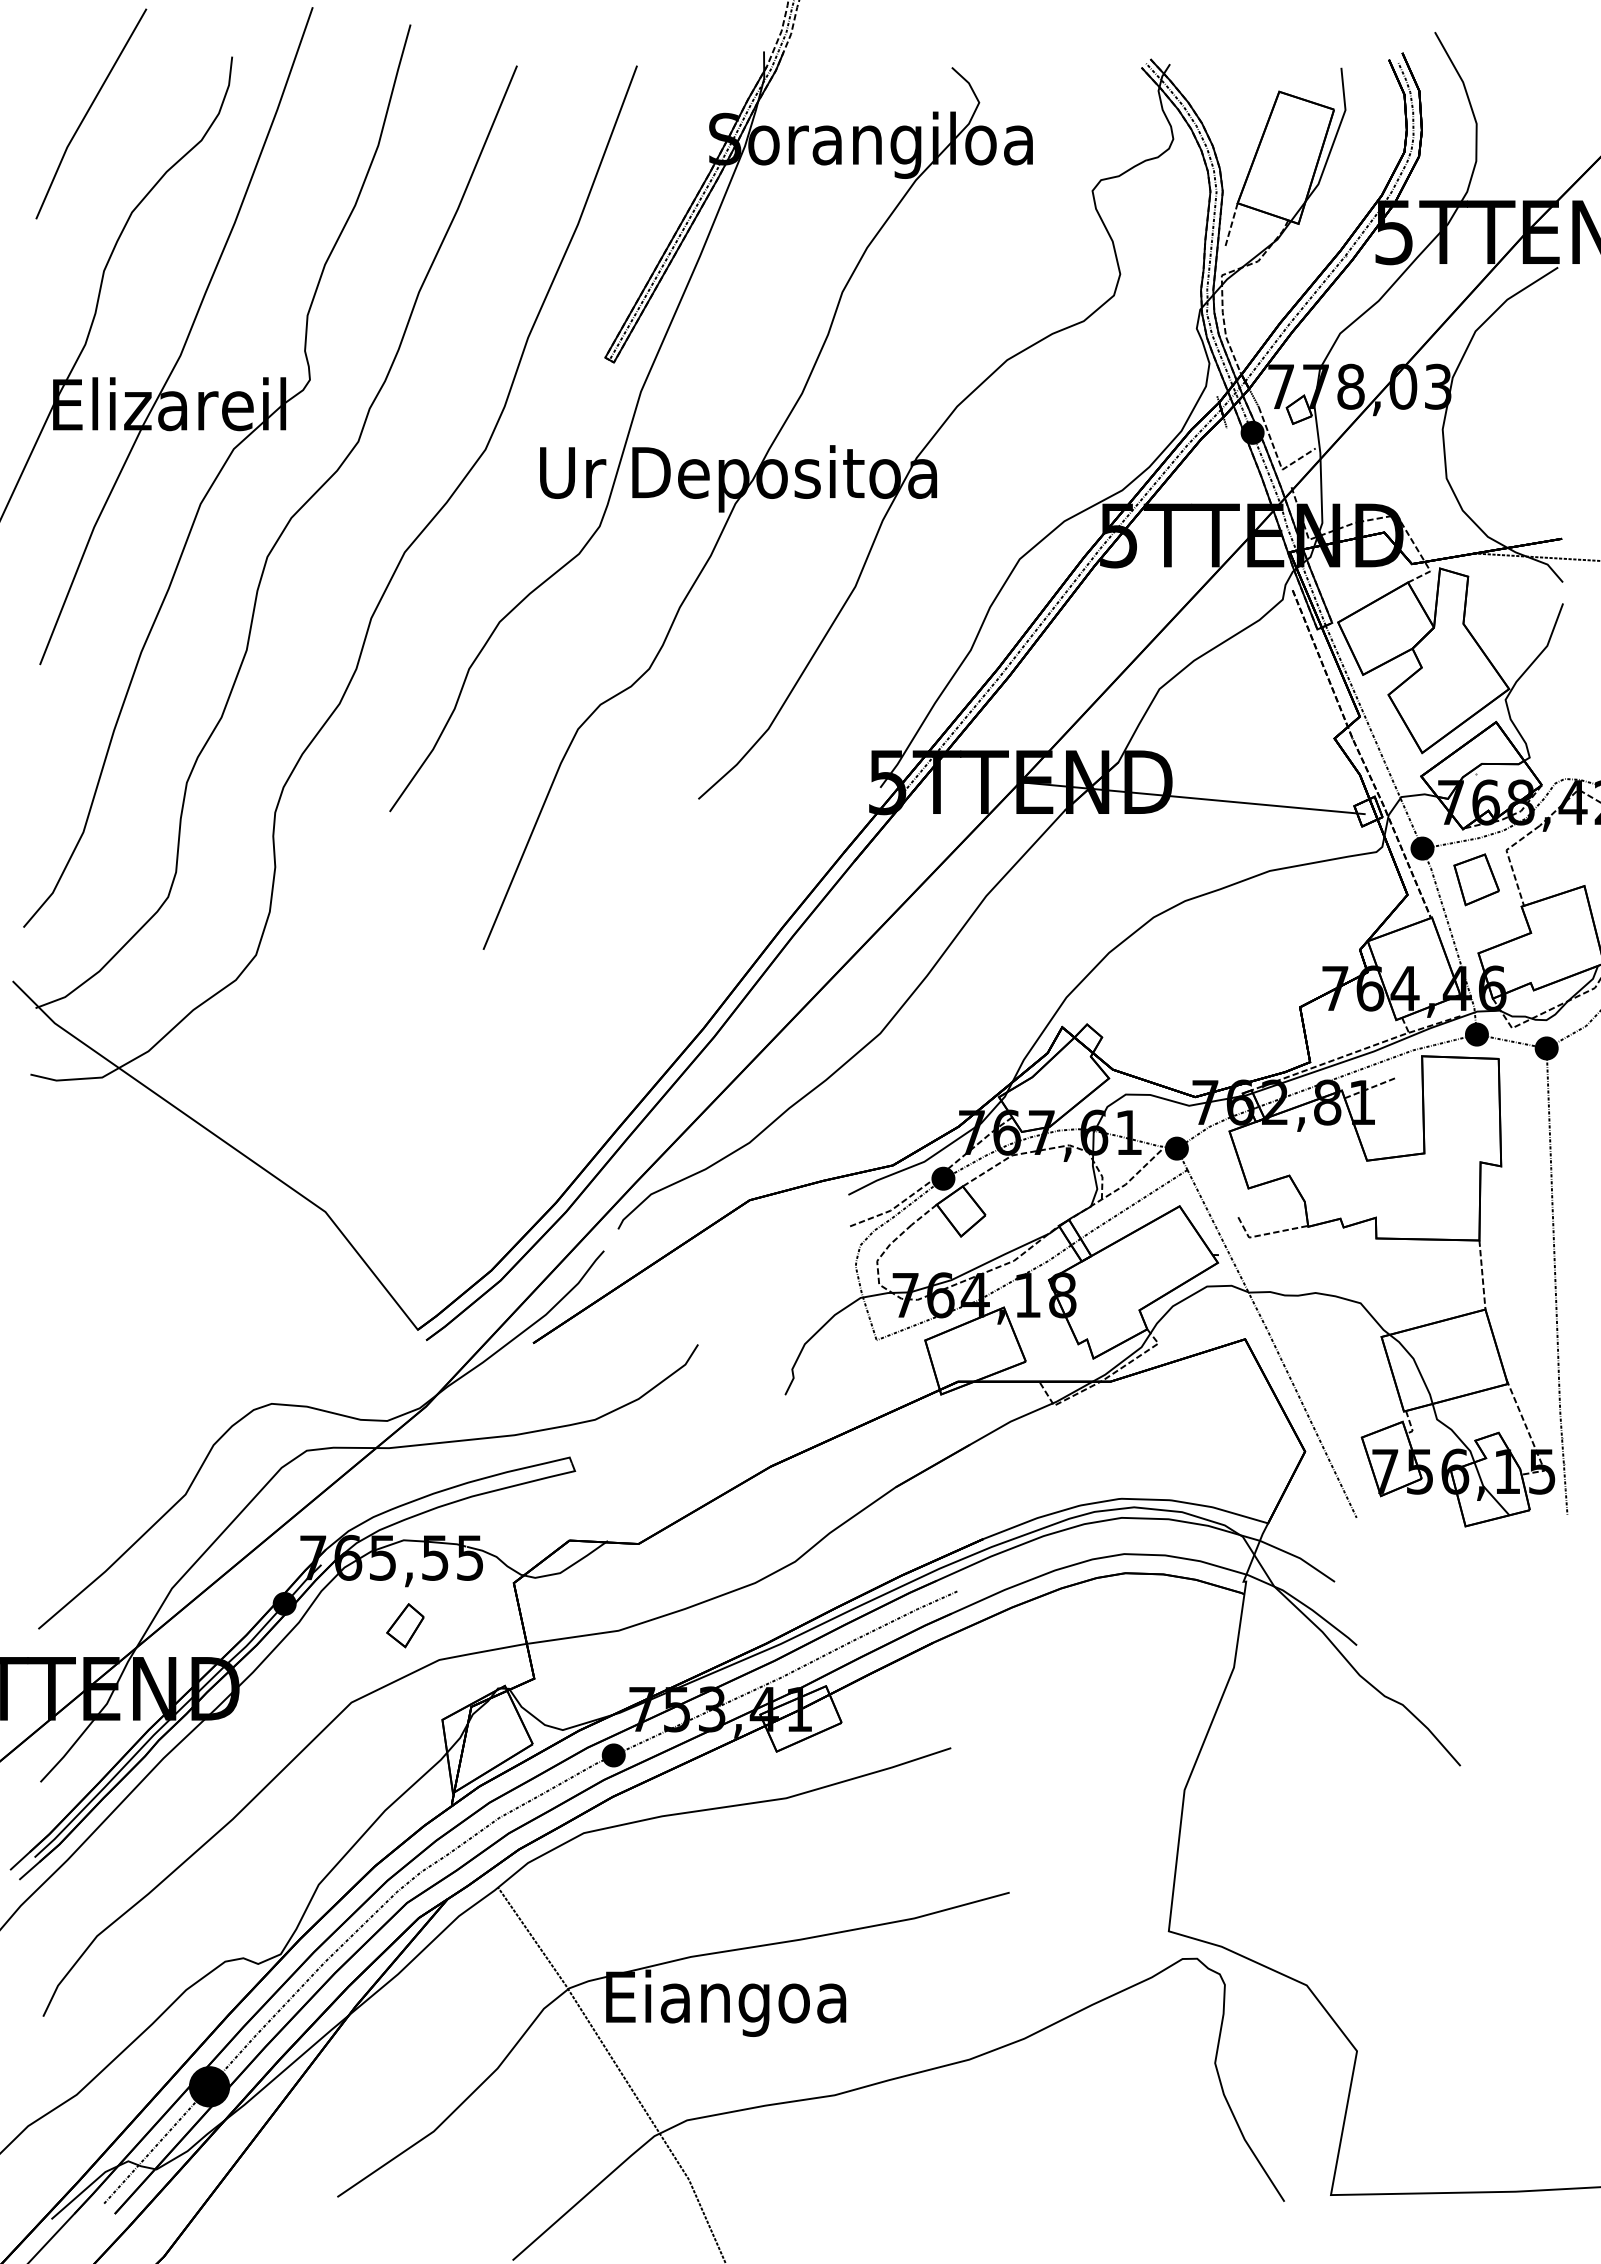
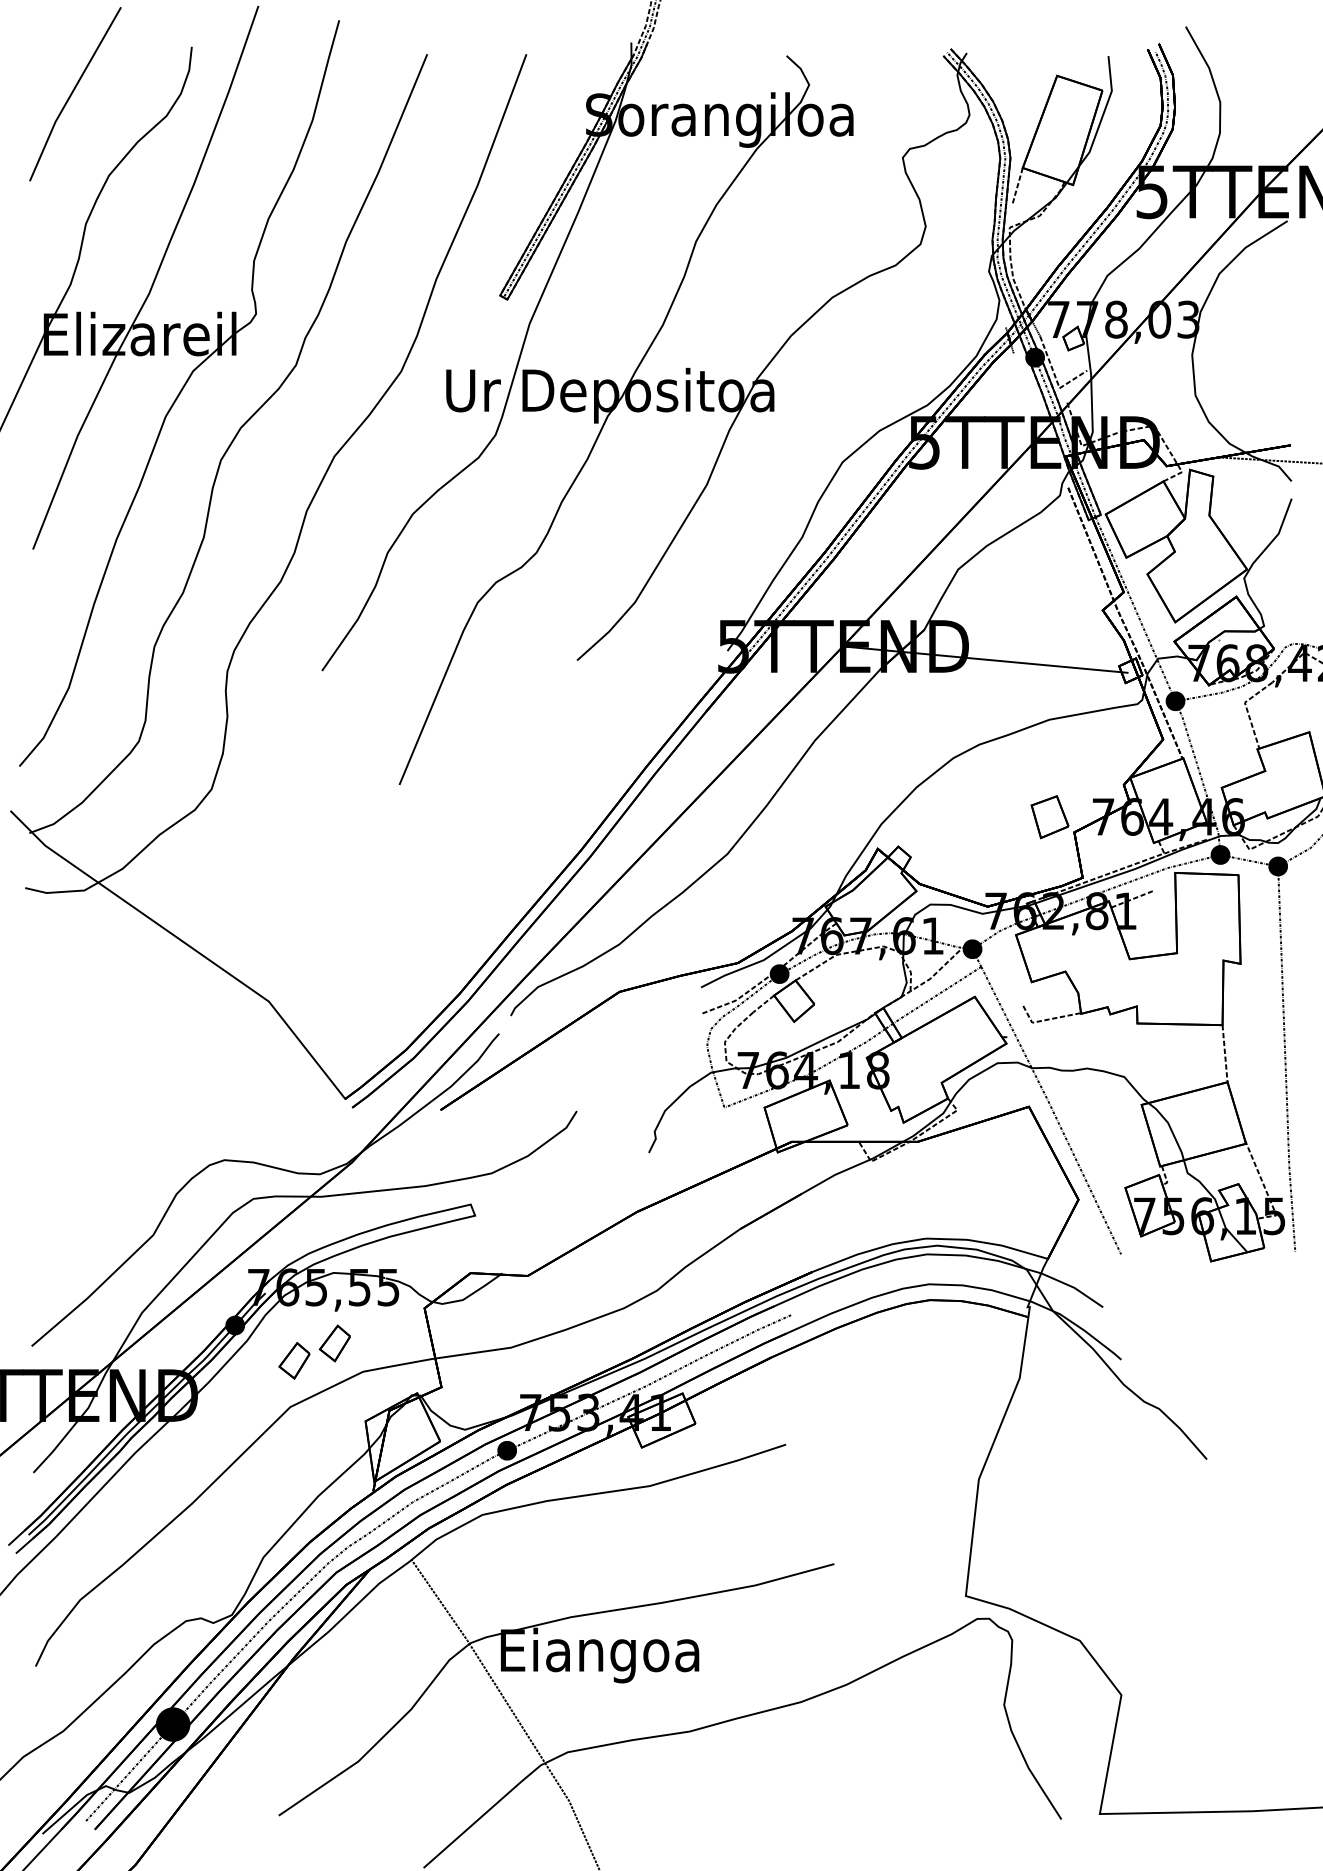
part: (1476, 879) -> (1049, 816), moved
part: (356, 1646) -> (294, 1360), added

